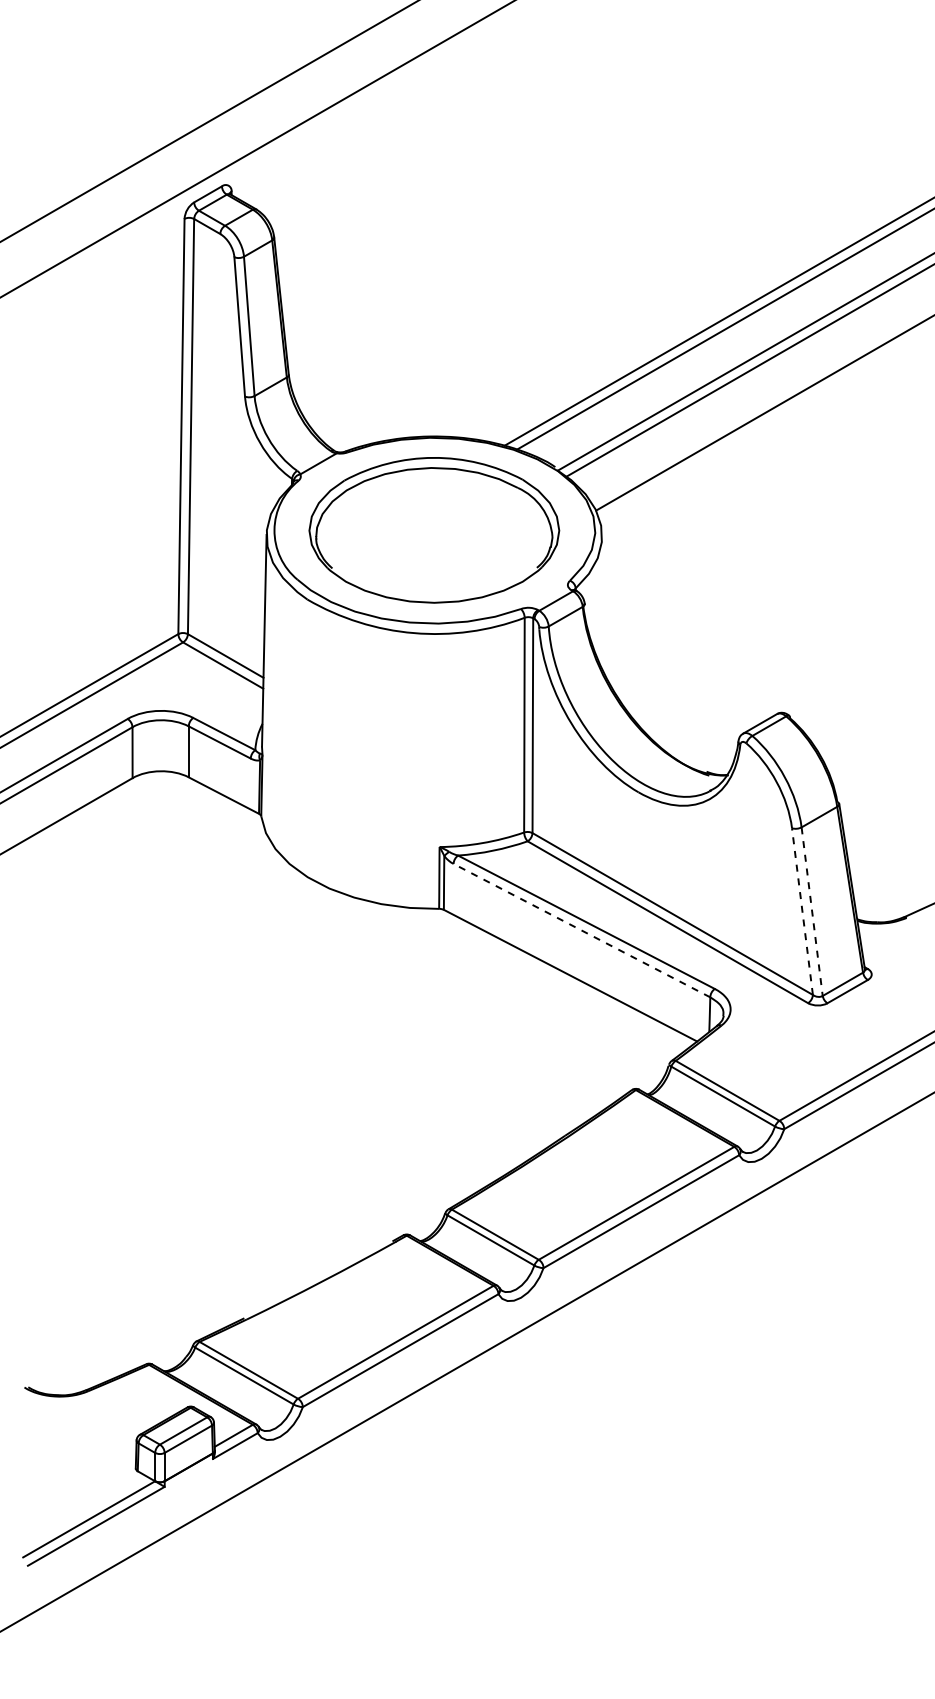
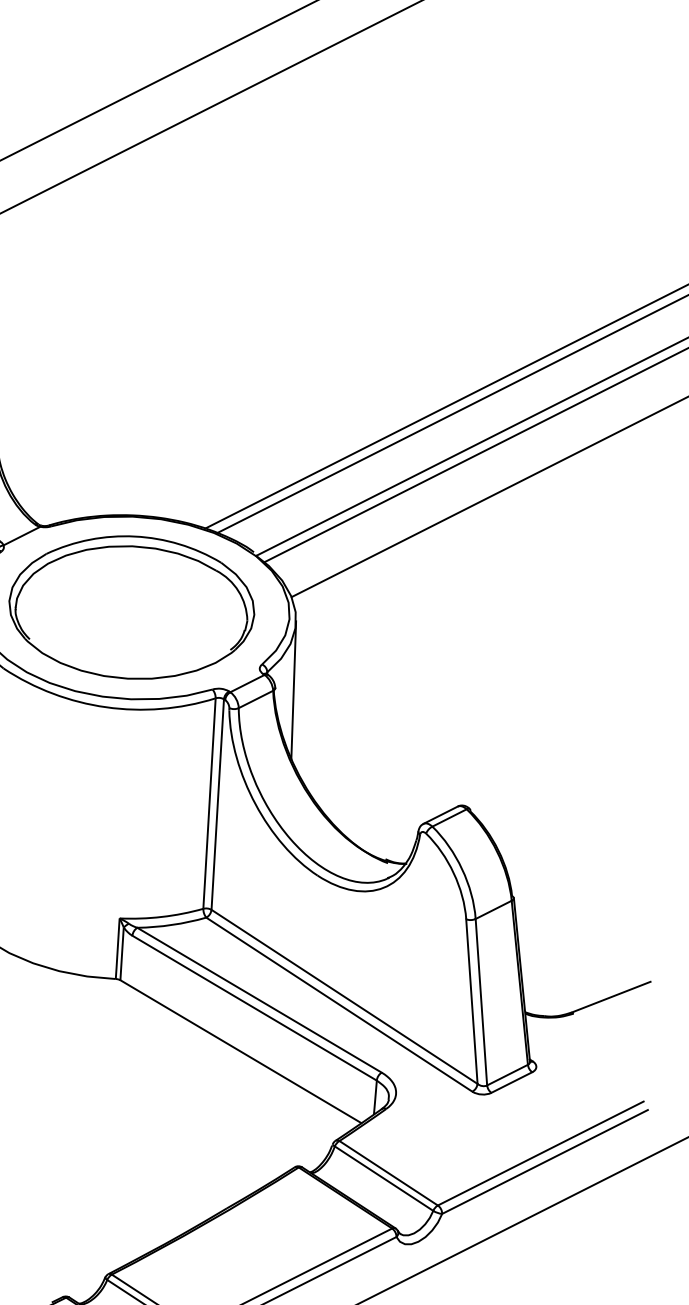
line: (603, 604) -> (293, 689), added
line: (802, 911) -> (471, 1001), dashed -> solid
line: (812, 911) -> (481, 1002), dashed -> solid
line: (581, 930) -> (254, 1008), dashed -> solid

